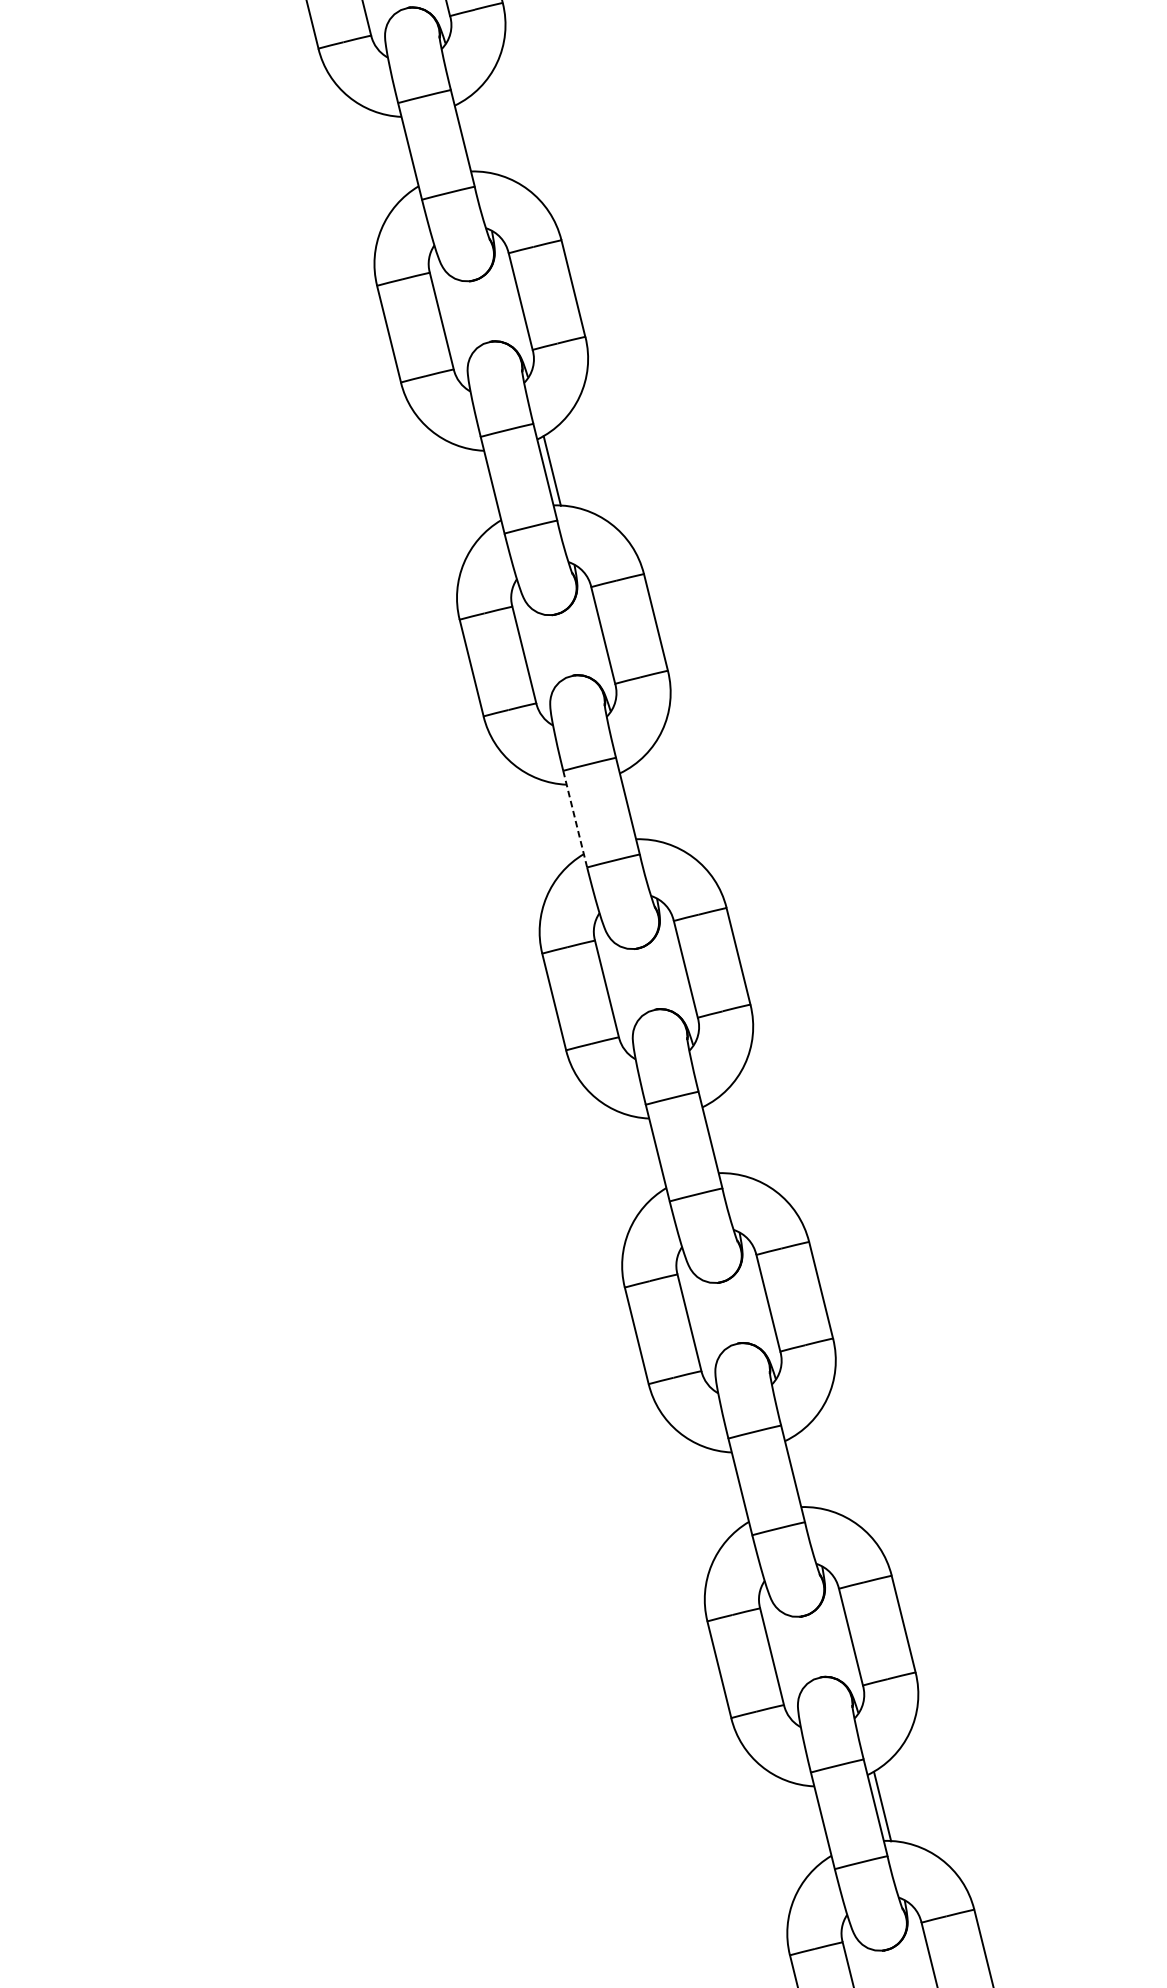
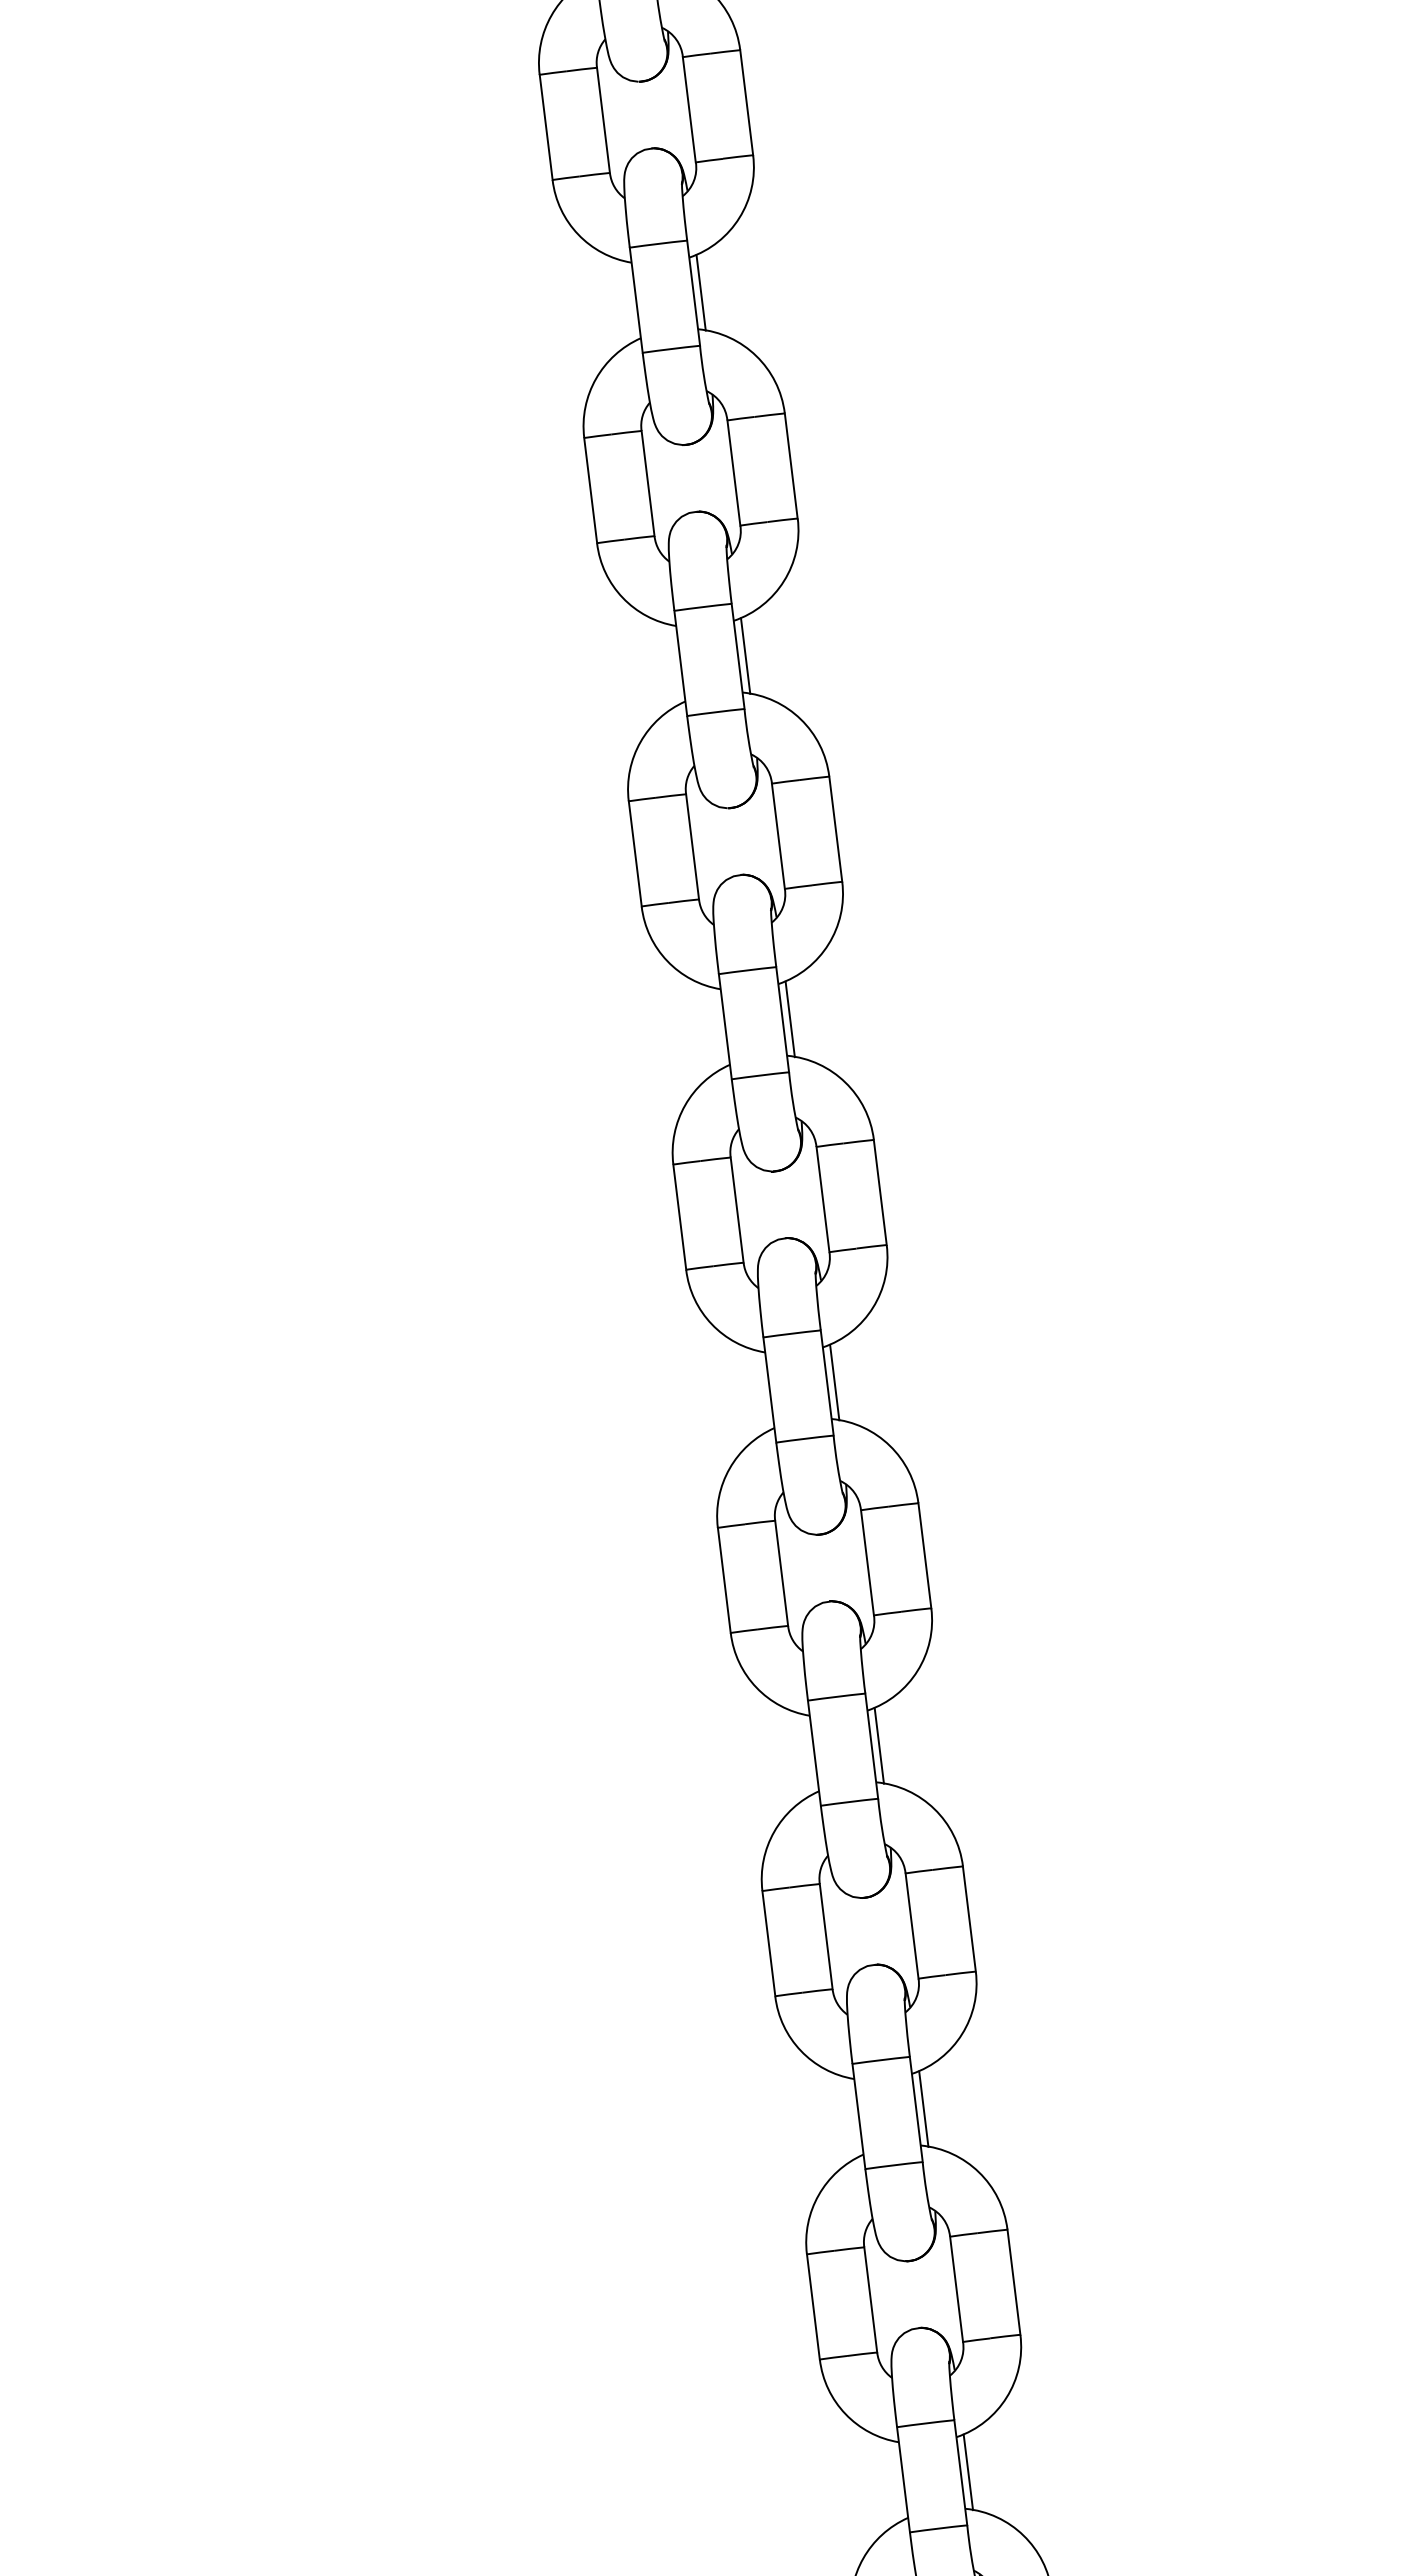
line: (469, 136) -> (700, 292), added
line: (634, 805) -> (789, 1019), added
line: (575, 818) -> (725, 1026), dashed -> solid
line: (717, 1138) -> (834, 1382), added
line: (799, 1472) -> (878, 1745), added

